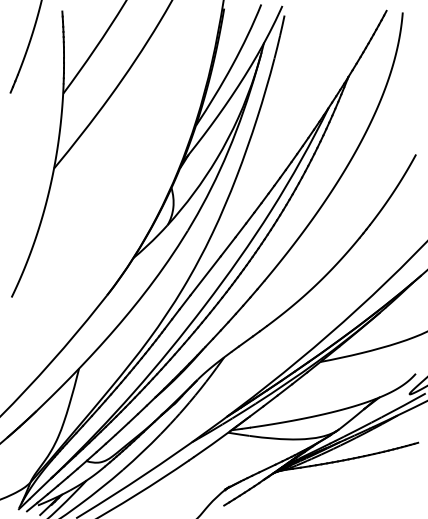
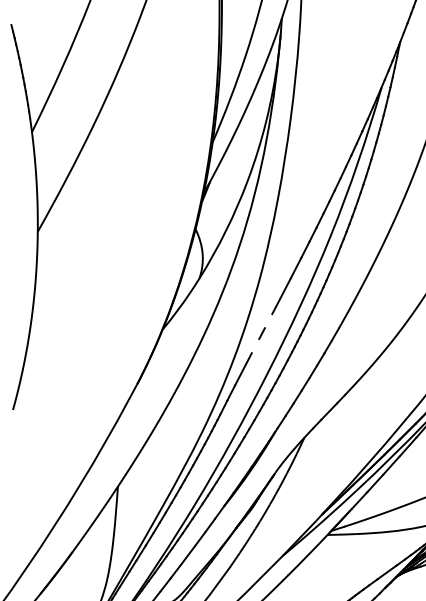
line: (205, 275) -> (260, 335), solid -> dashed

